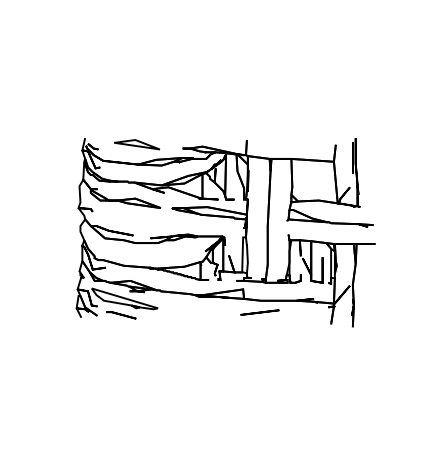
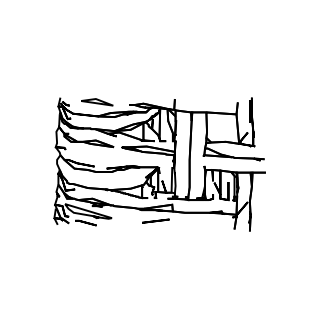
line: (259, 312) -> (155, 221), moved

